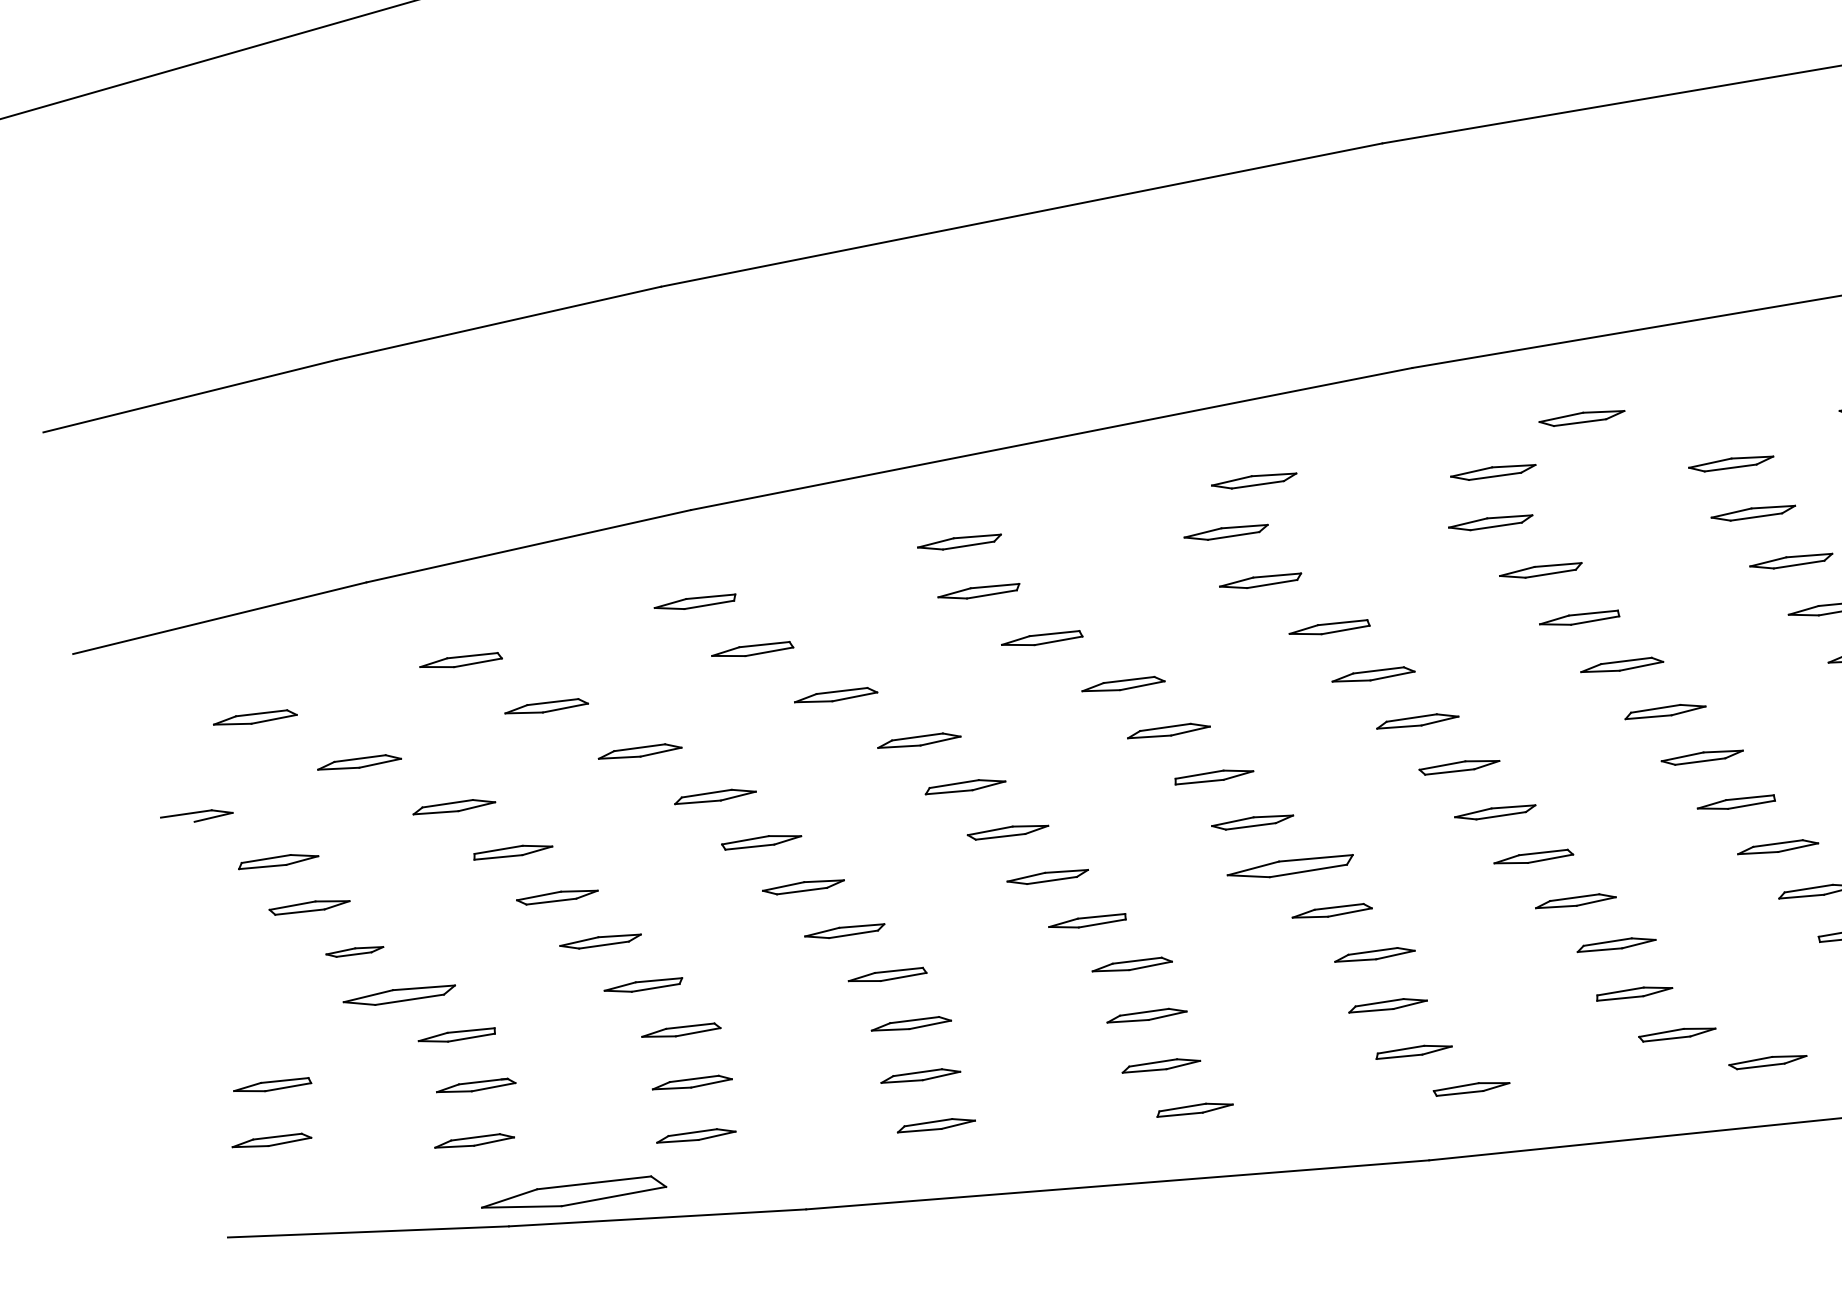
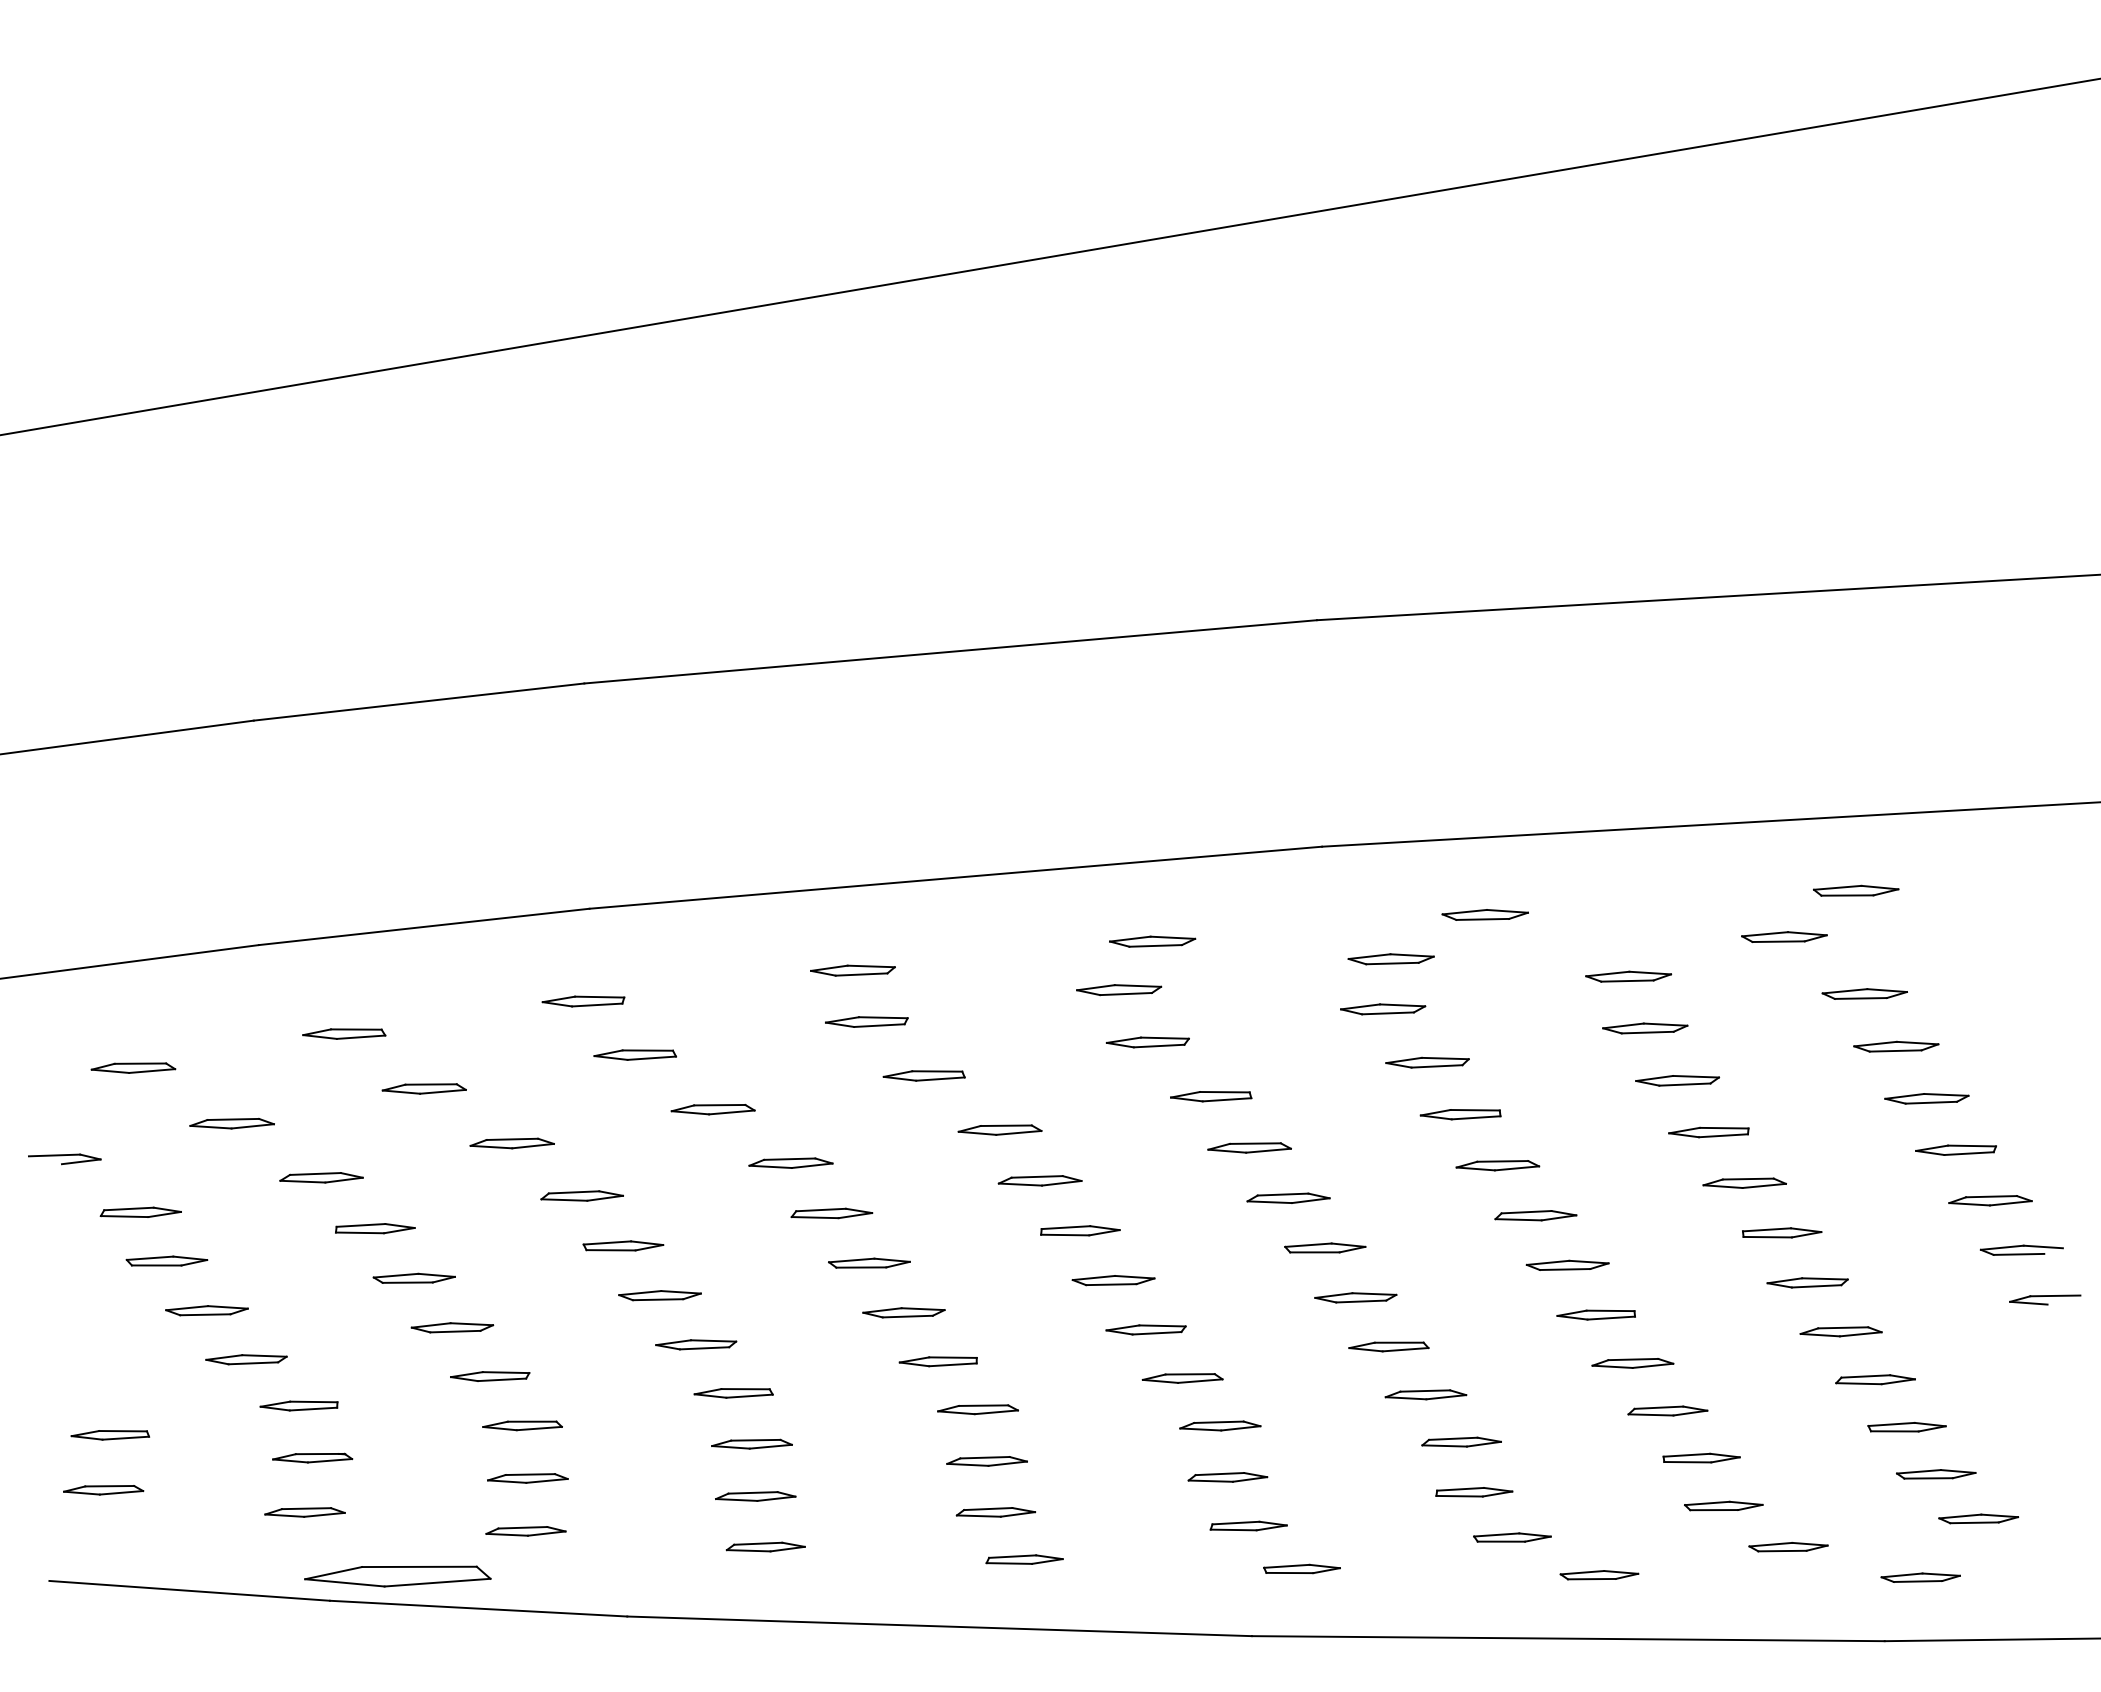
part: (1289, 867) -> (1145, 1329), size x0.62
part: (354, 951) -> (206, 1310), size x1.43
part: (399, 995) -> (246, 1359), size x0.71

